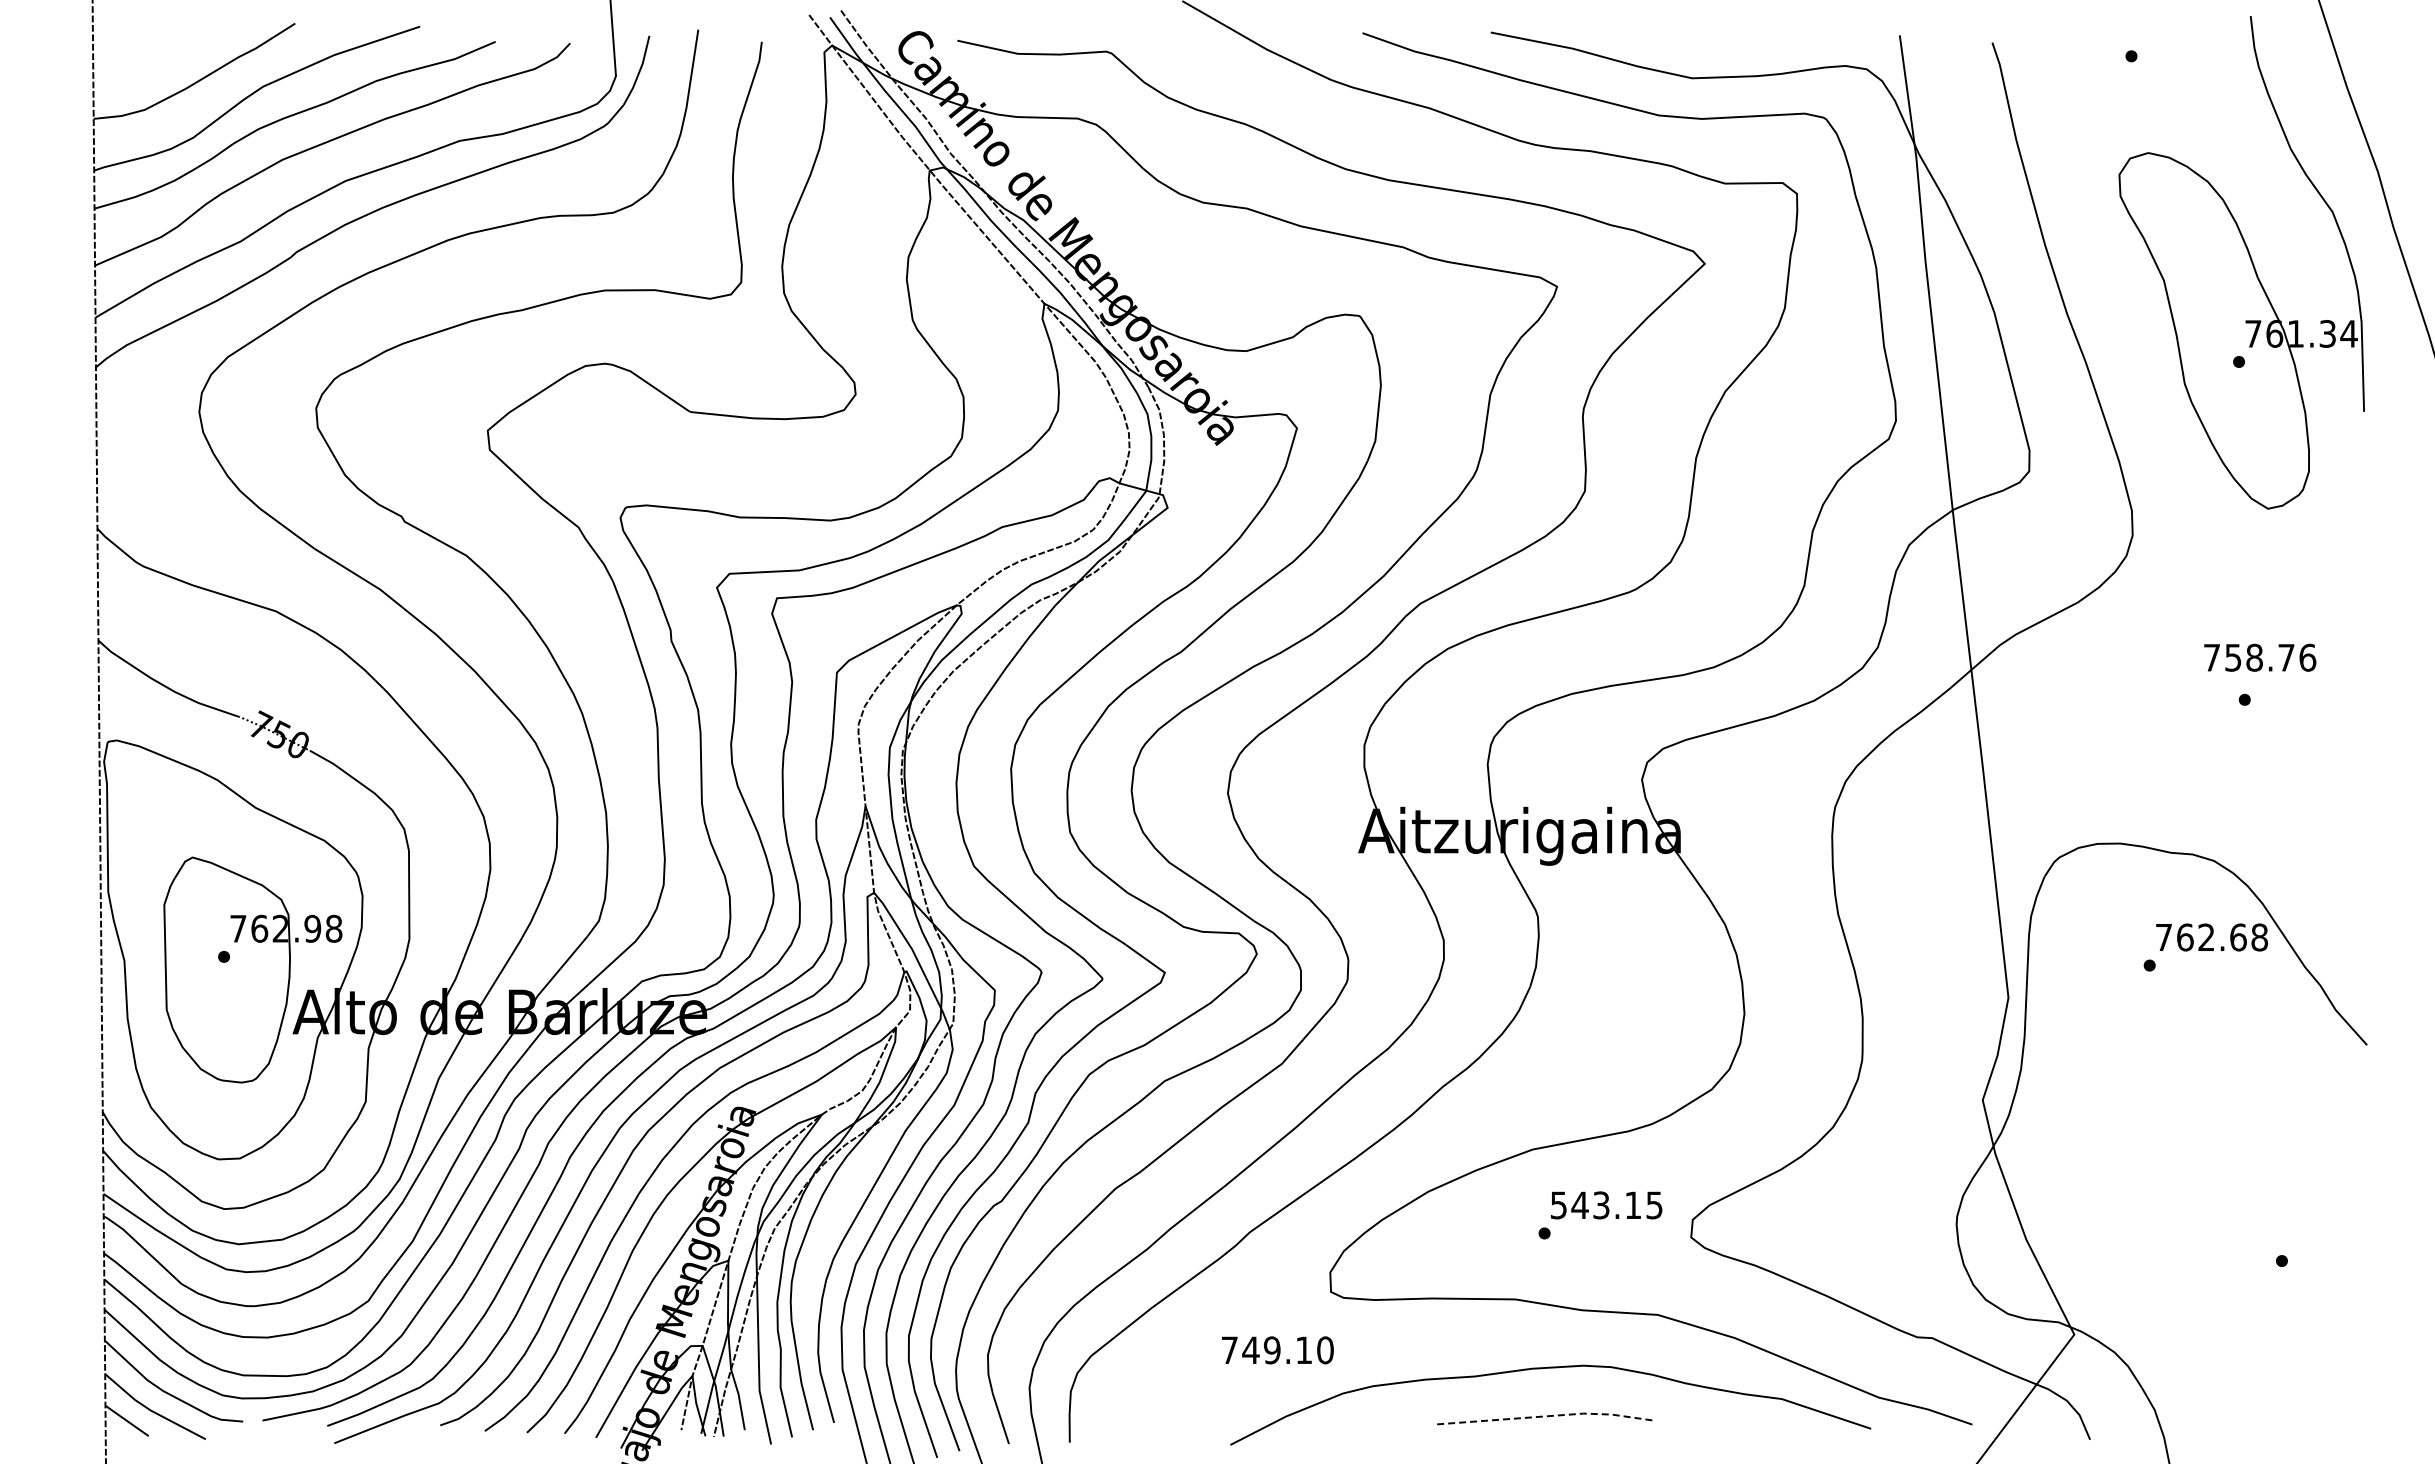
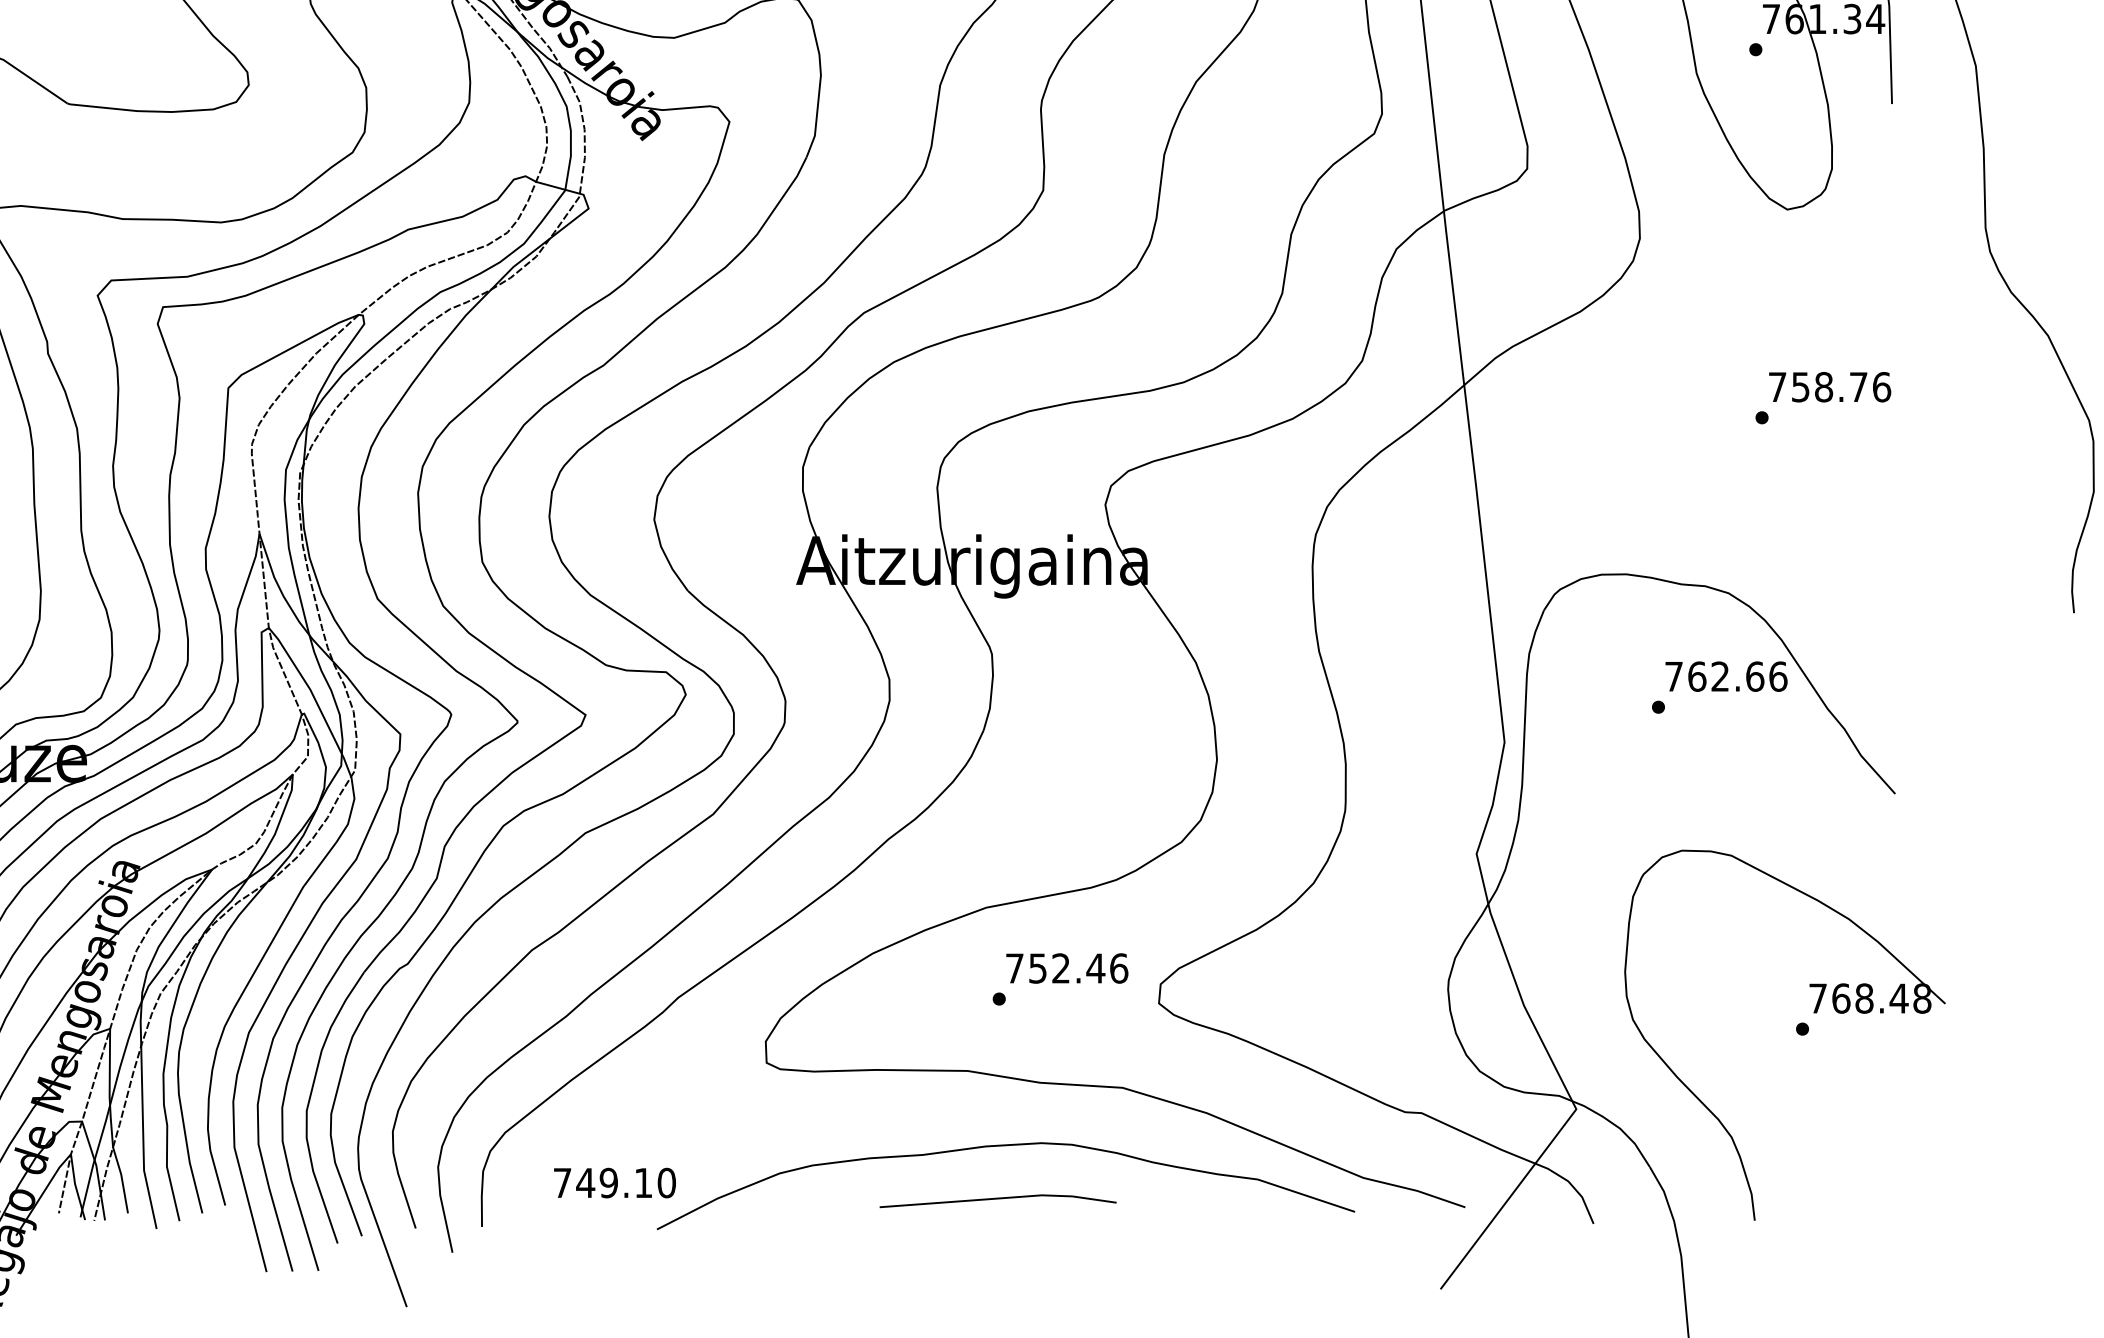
text: (2260, 657) -> (1830, 386), moved
text: (2259, 937) -> (1778, 676), 762.68 -> 762.66
text: (1606, 1205) -> (1066, 968), 543.15 -> 752.46
part: (2292, 1246) -> (1814, 1013), added
text: (1277, 1350) -> (614, 1183), moved
line: (1544, 1416) -> (999, 1198), dashed -> solid

